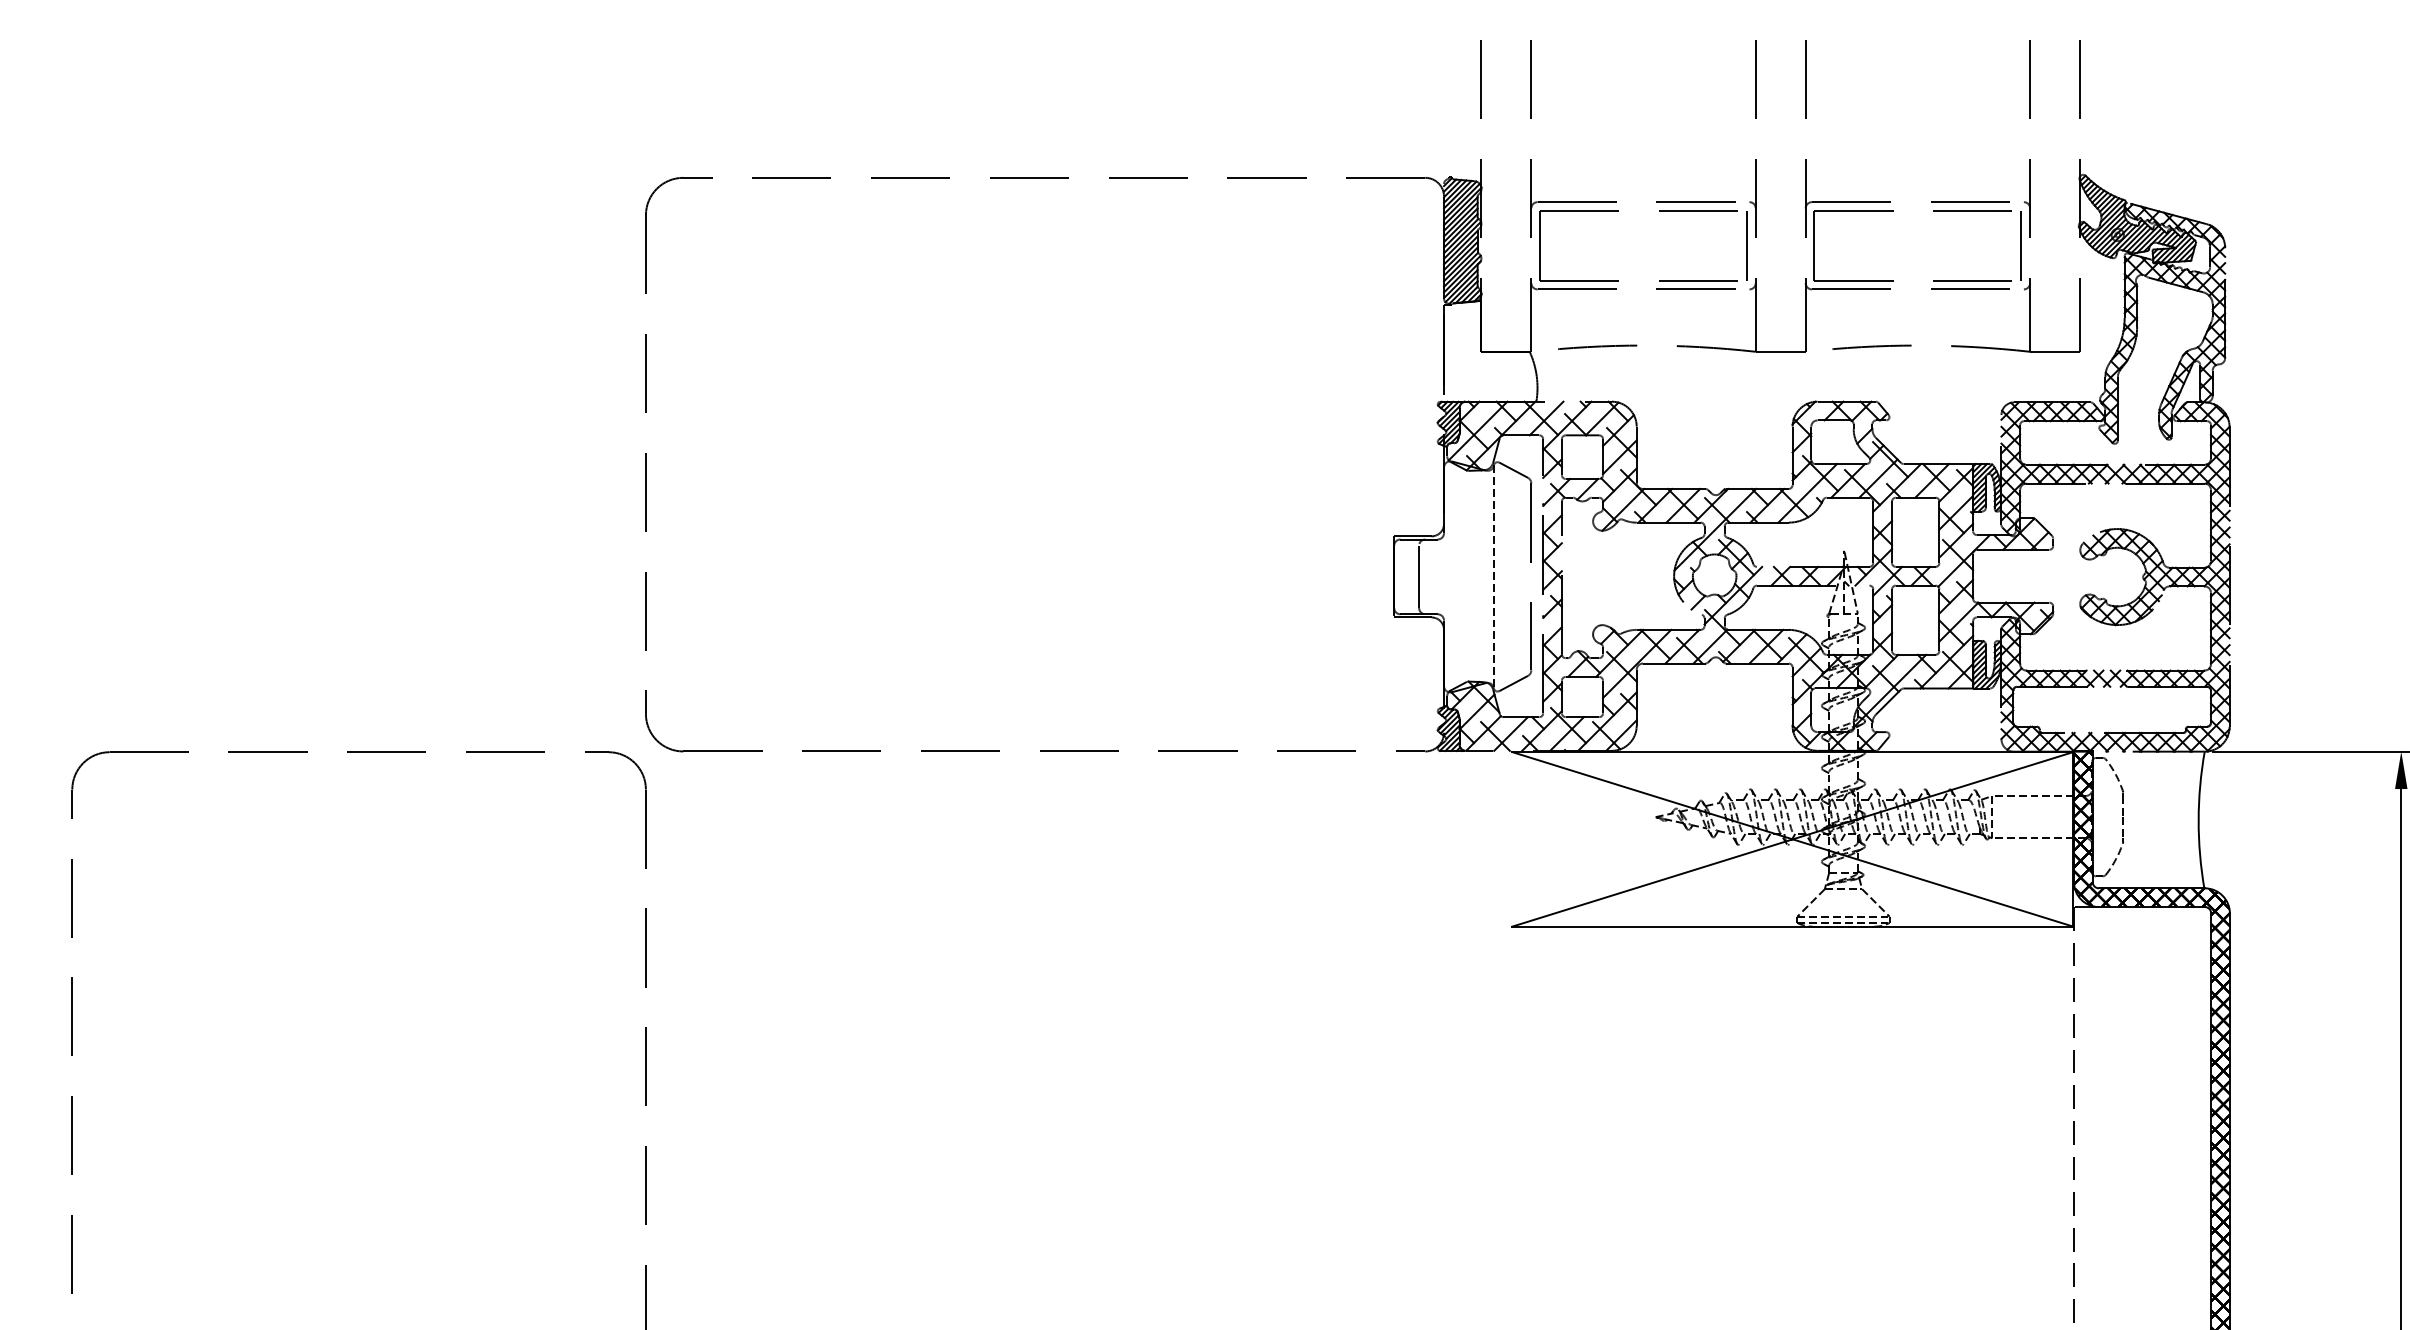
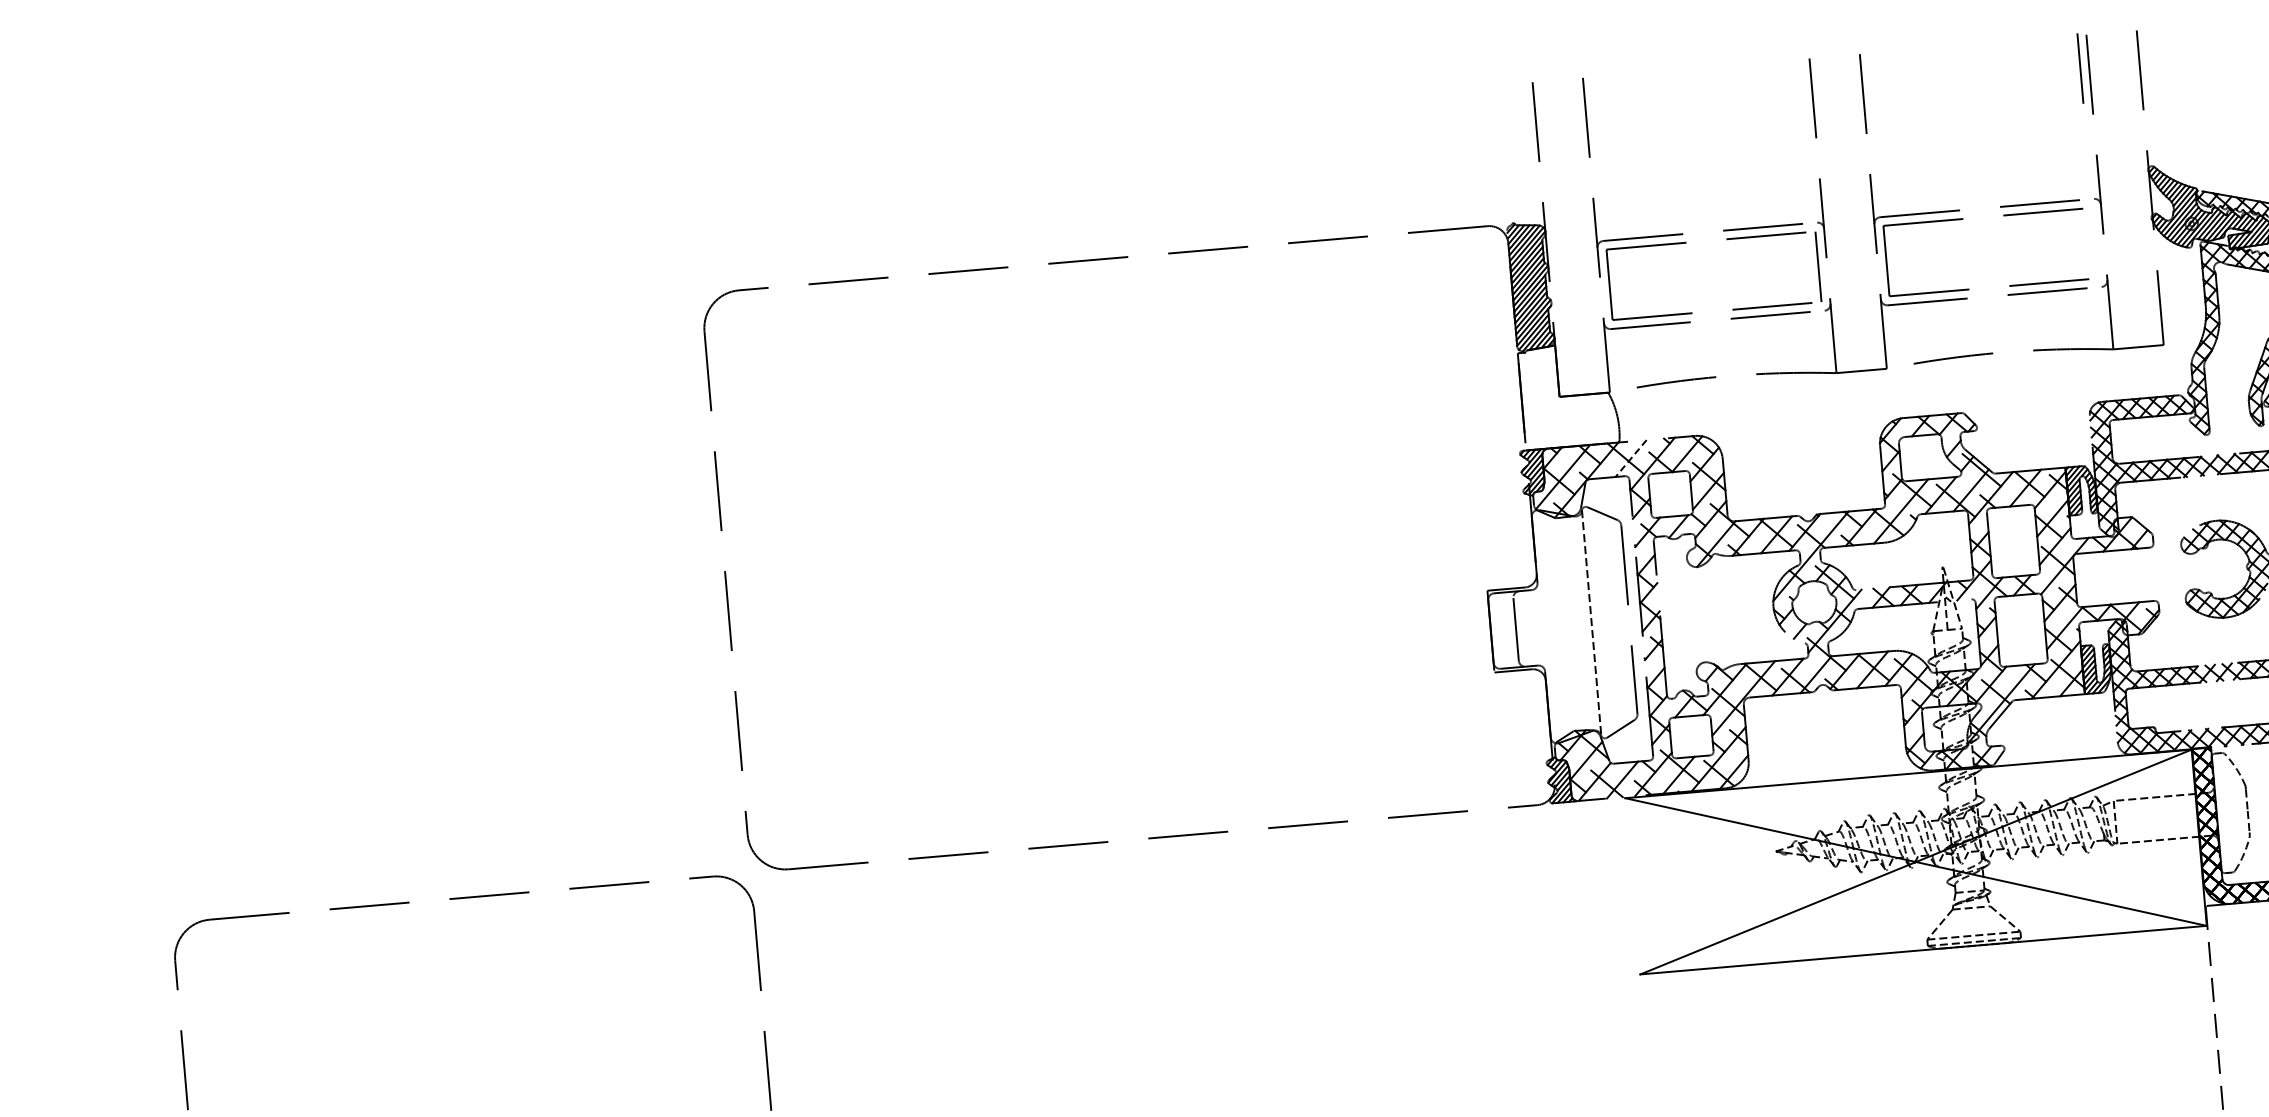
line: (2020, 245) -> (2079, 68), moved
line: (1546, 418) -> (1631, 458), solid -> dashed

